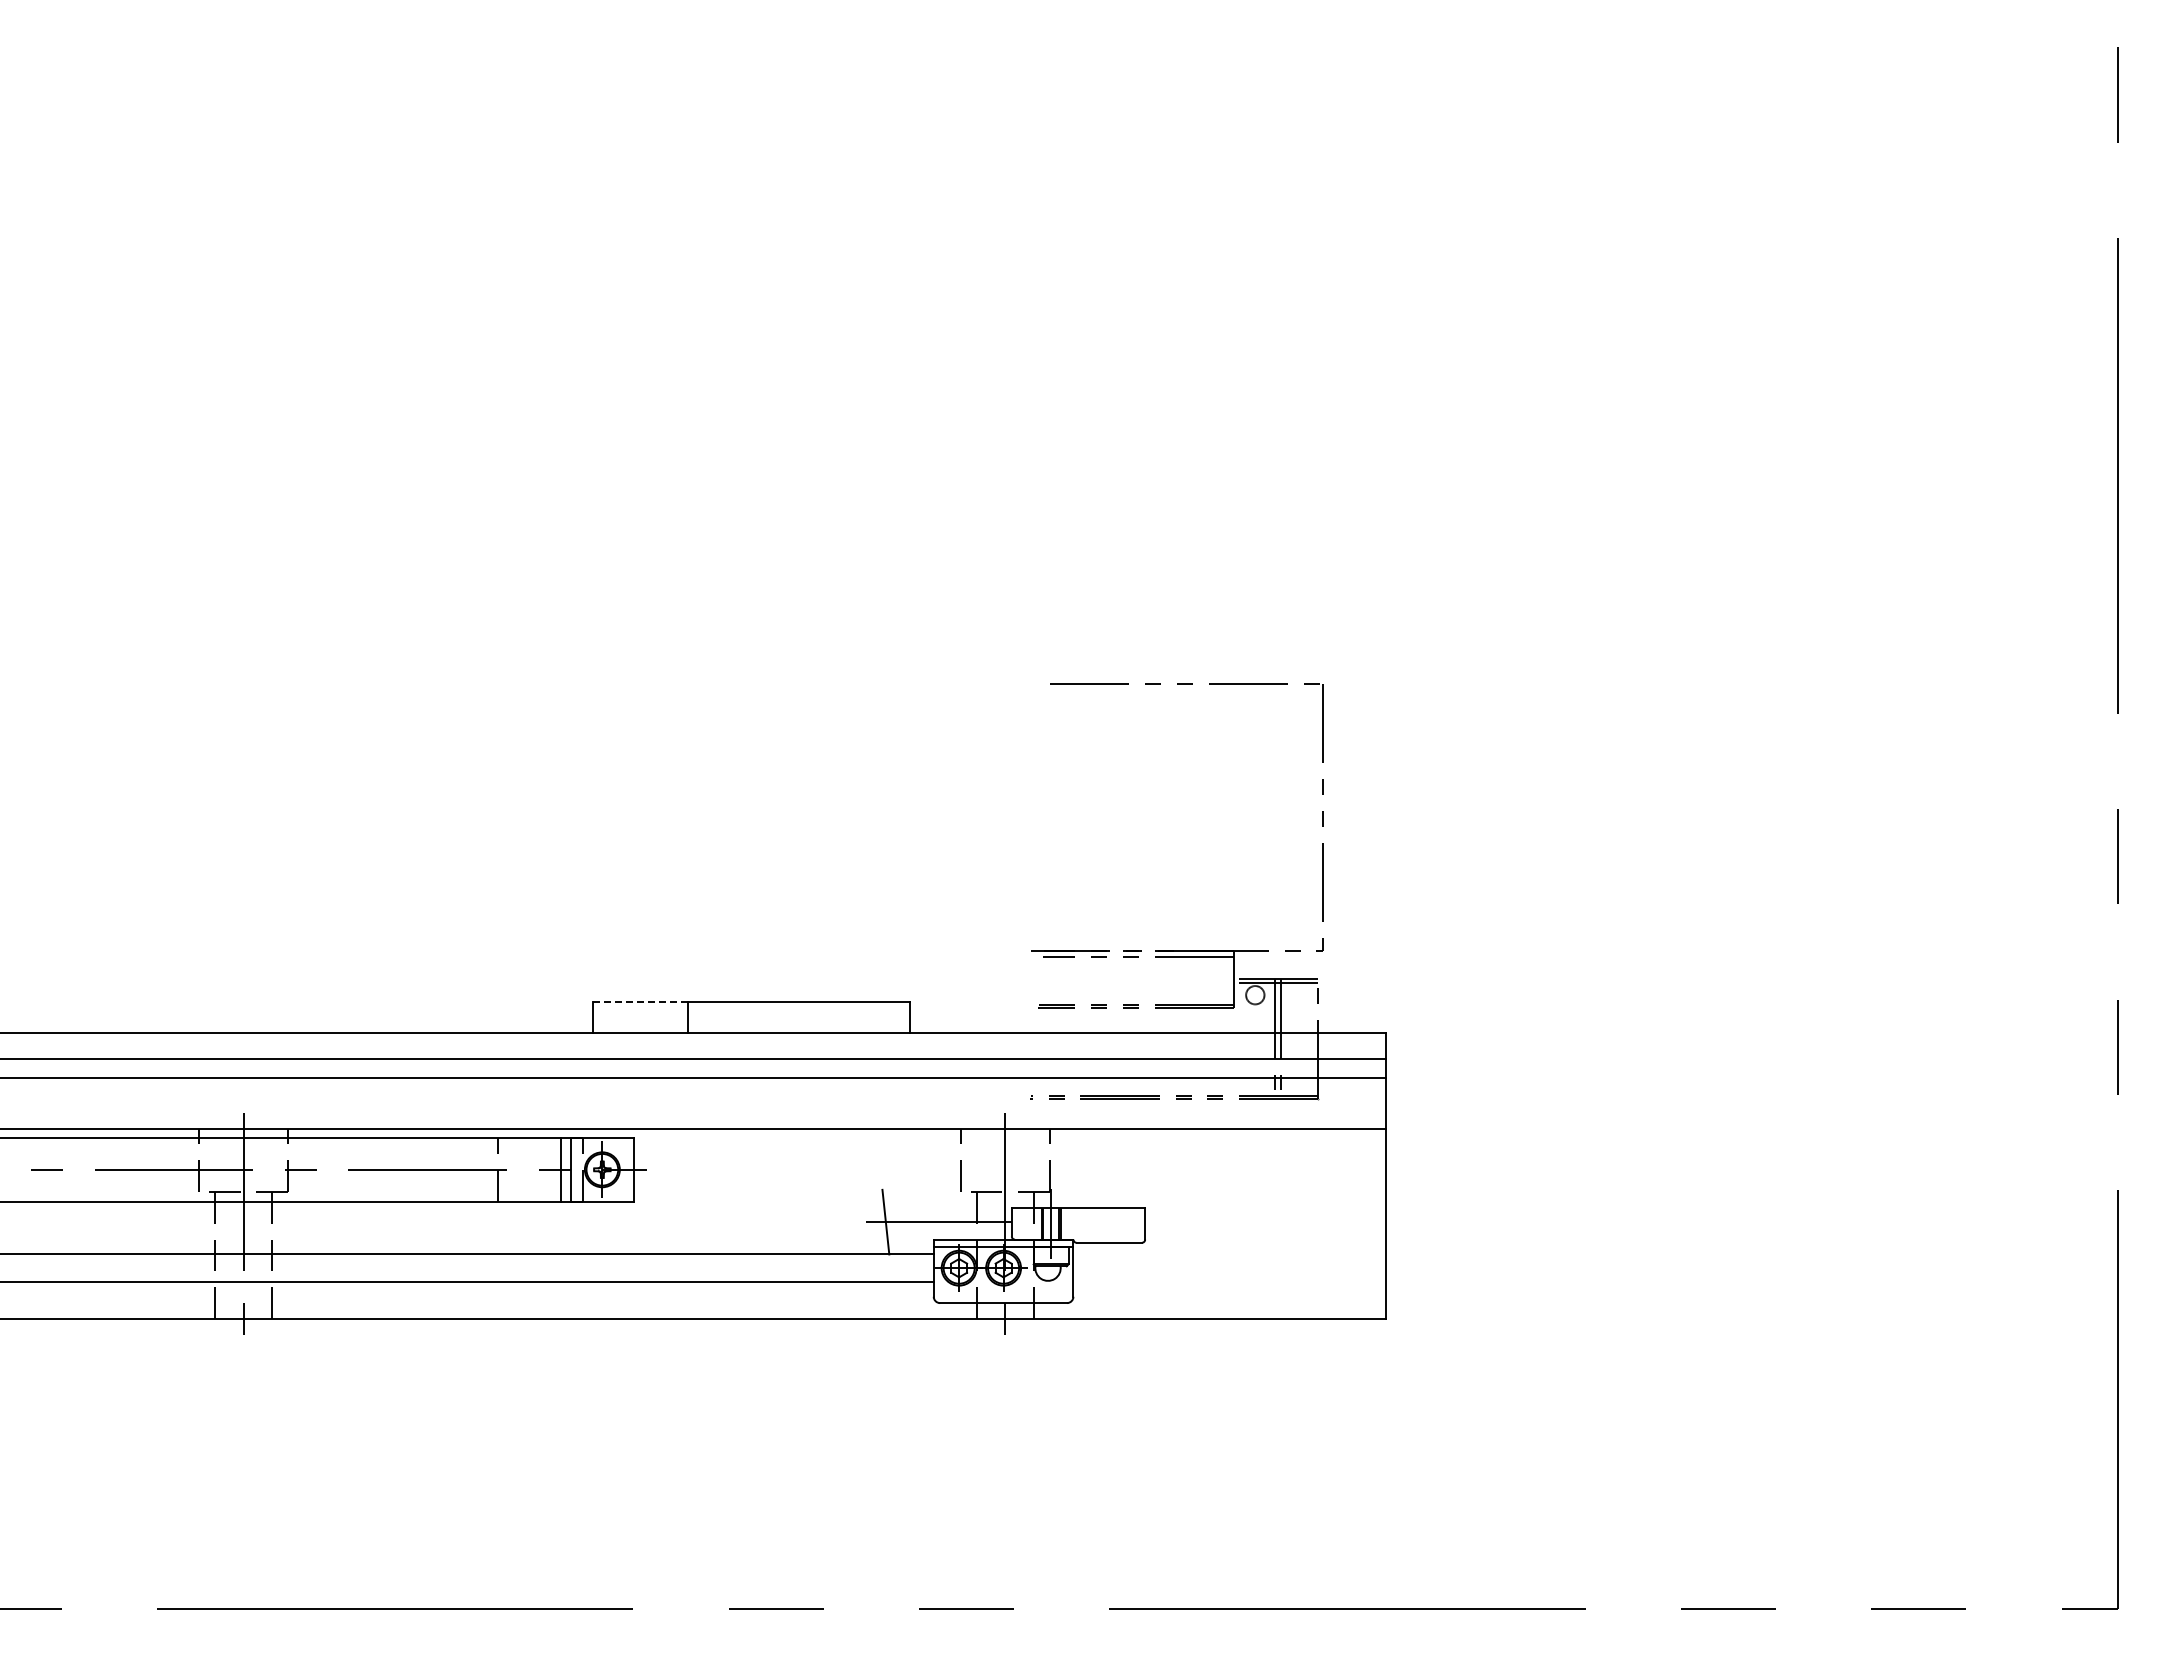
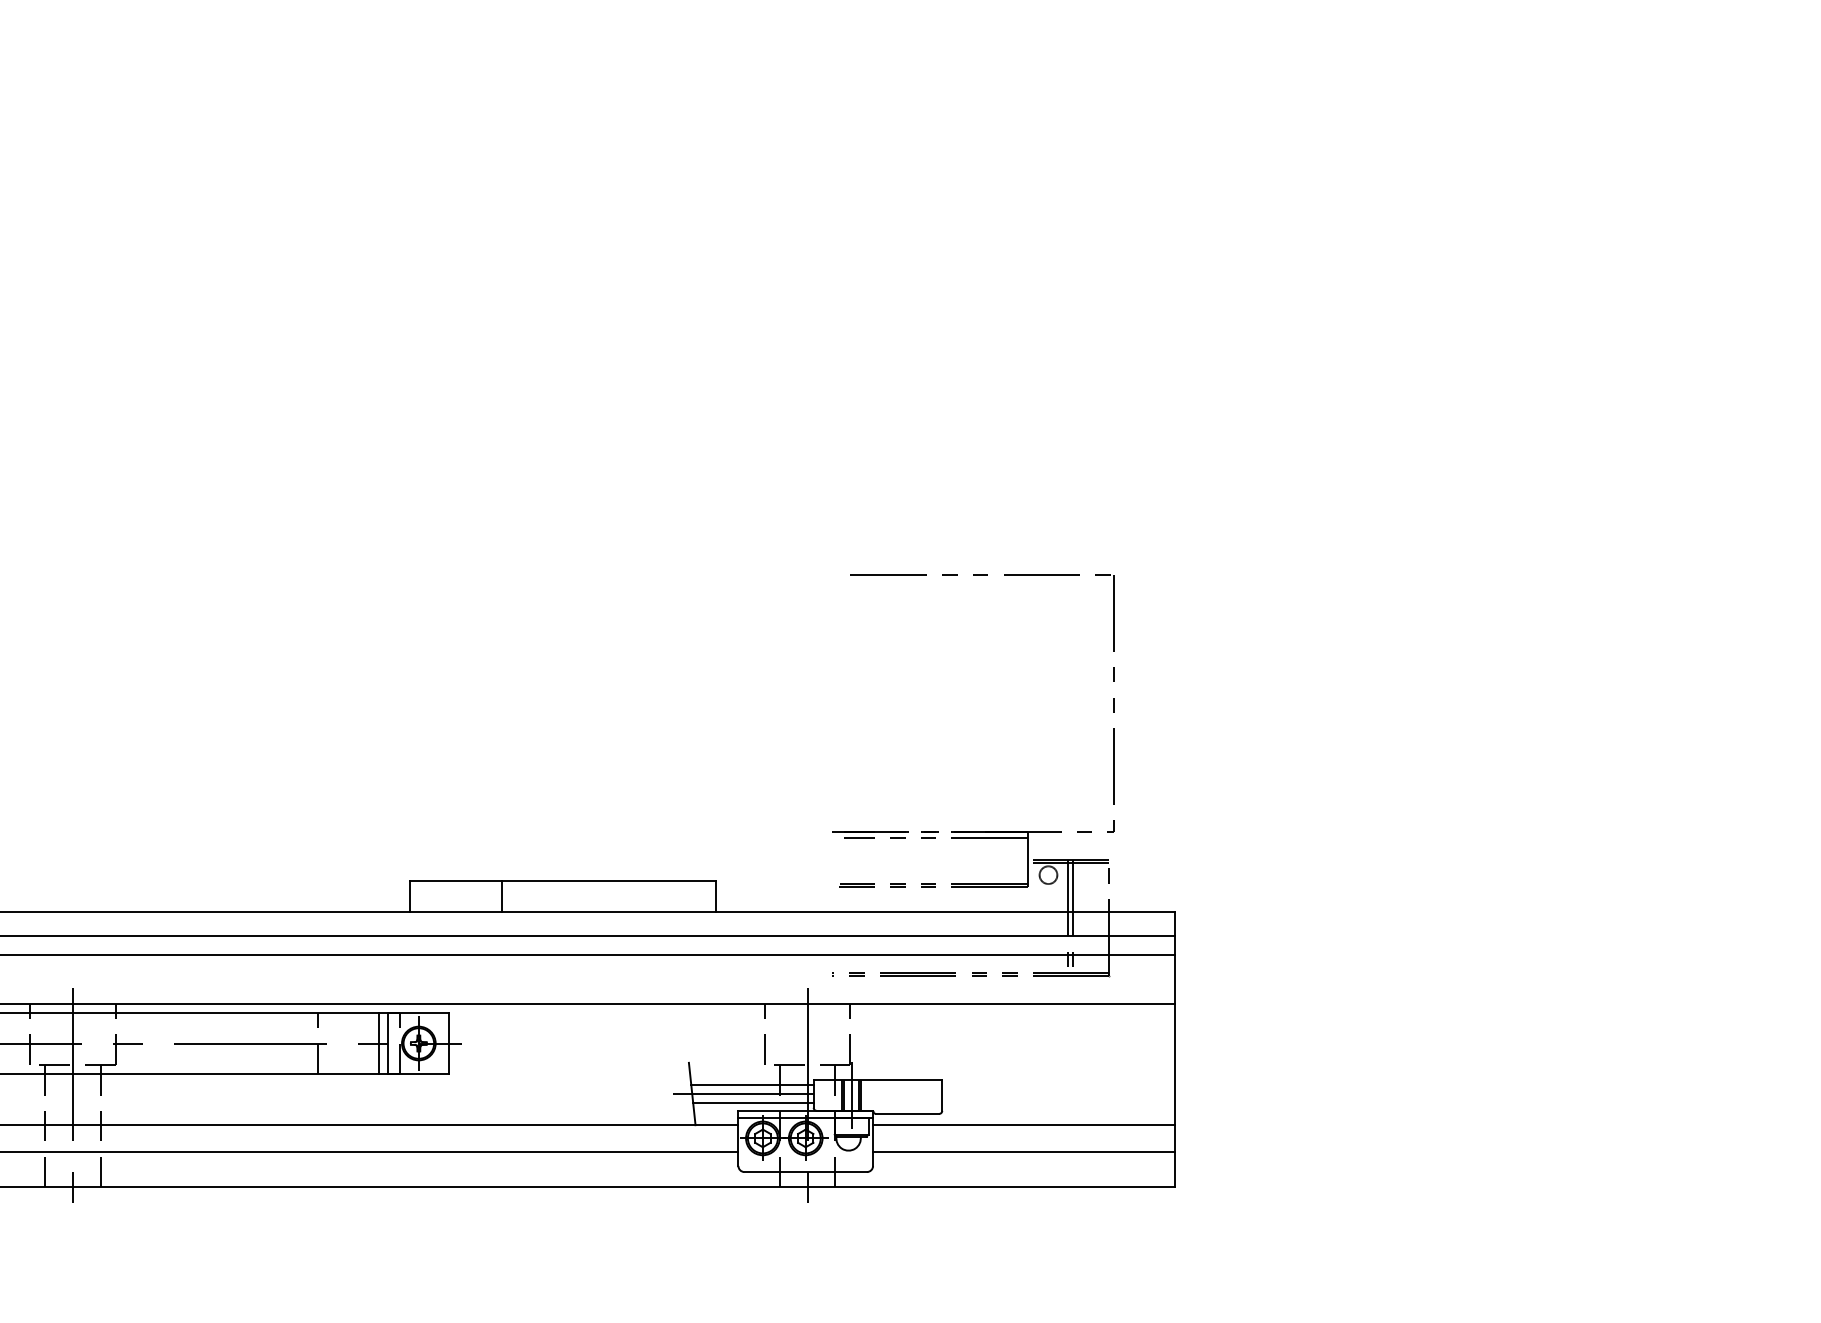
line: (640, 1001) -> (455, 881), dashed -> solid
line: (947, 1212) -> (751, 1084), added
line: (948, 1231) -> (752, 1103), added
line: (1229, 1253) -> (1023, 1124), added
line: (1229, 1282) -> (1023, 1152), added

